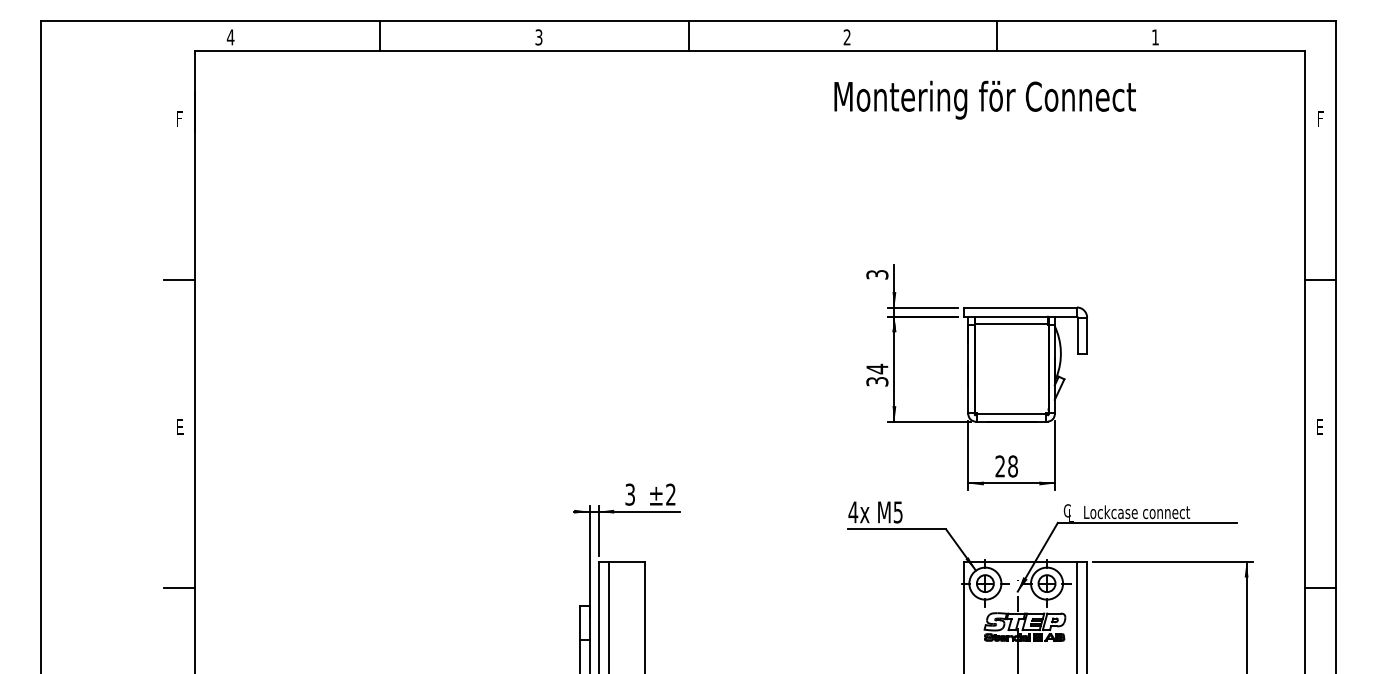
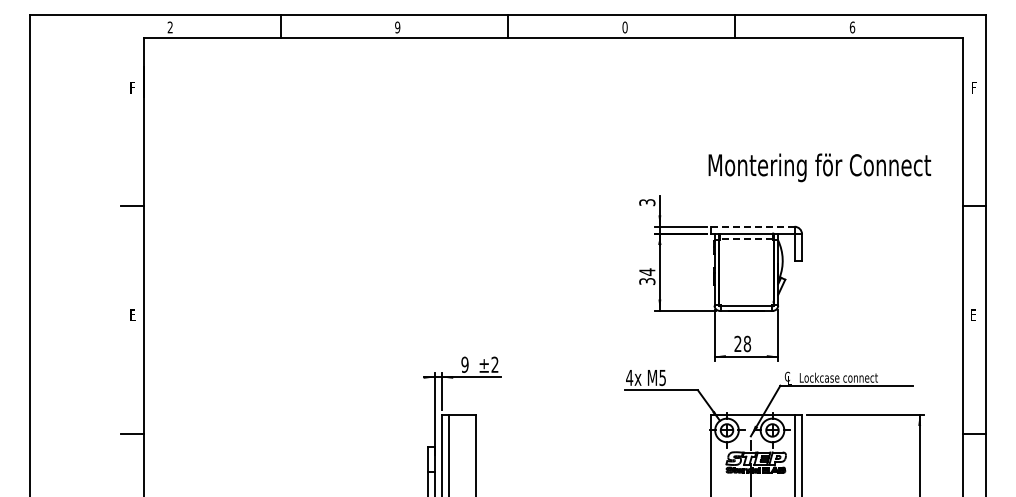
text: (230, 37) -> (170, 27), 4 -> 2
text: (538, 37) -> (397, 27), 3 -> 9
text: (846, 37) -> (624, 27), 2 -> 0
text: (1155, 37) -> (852, 27), 1 -> 6
text: (984, 99) -> (819, 167), moved
line: (1019, 307) -> (752, 226), solid -> dashed
line: (1011, 323) -> (746, 238), solid -> dashed
text: (629, 494) -> (464, 364), 3 -> 9

